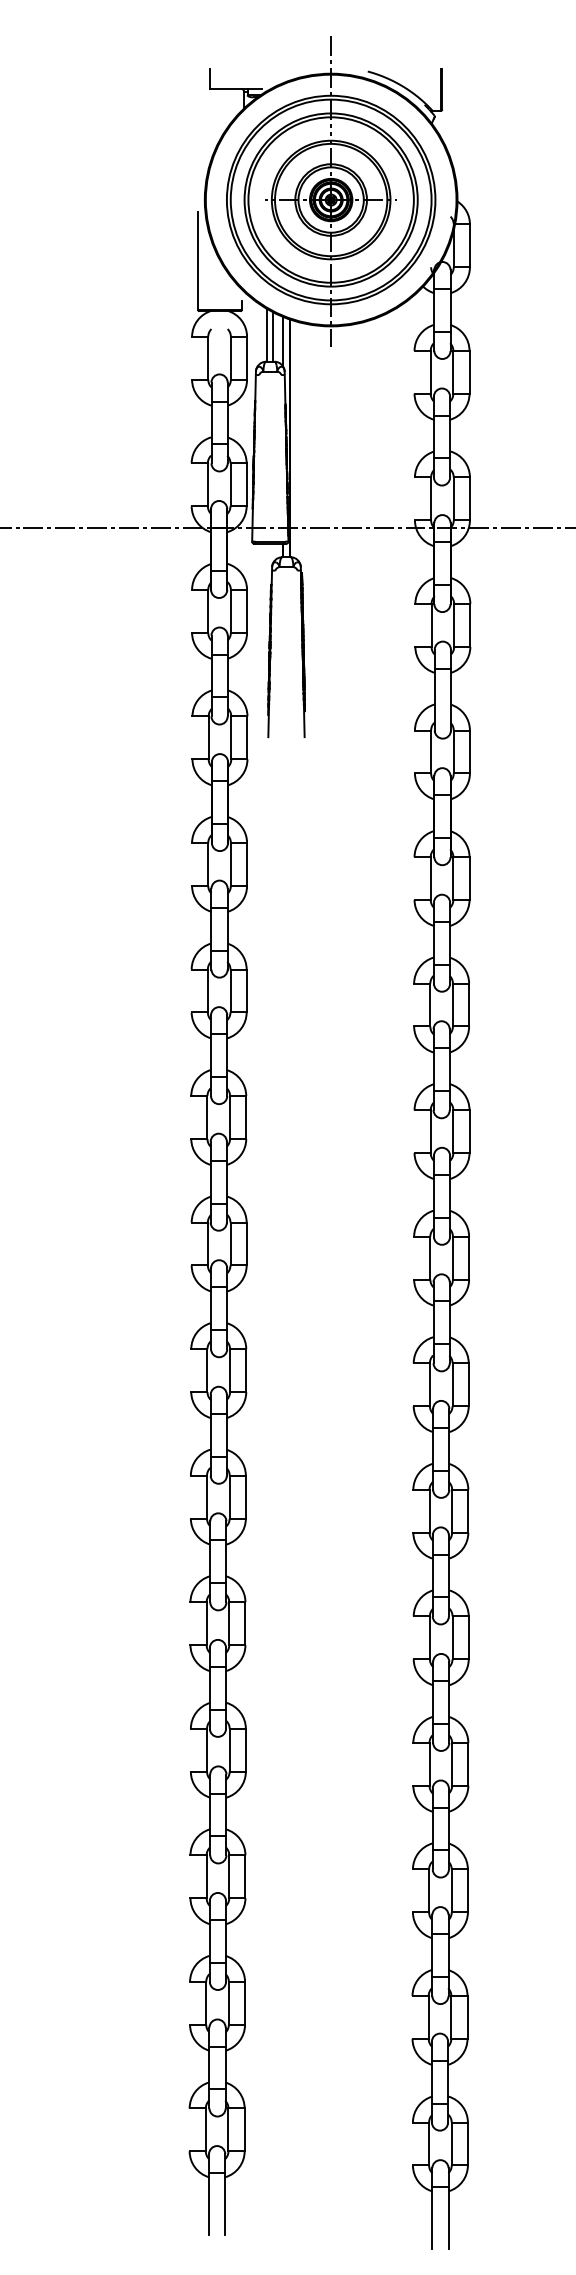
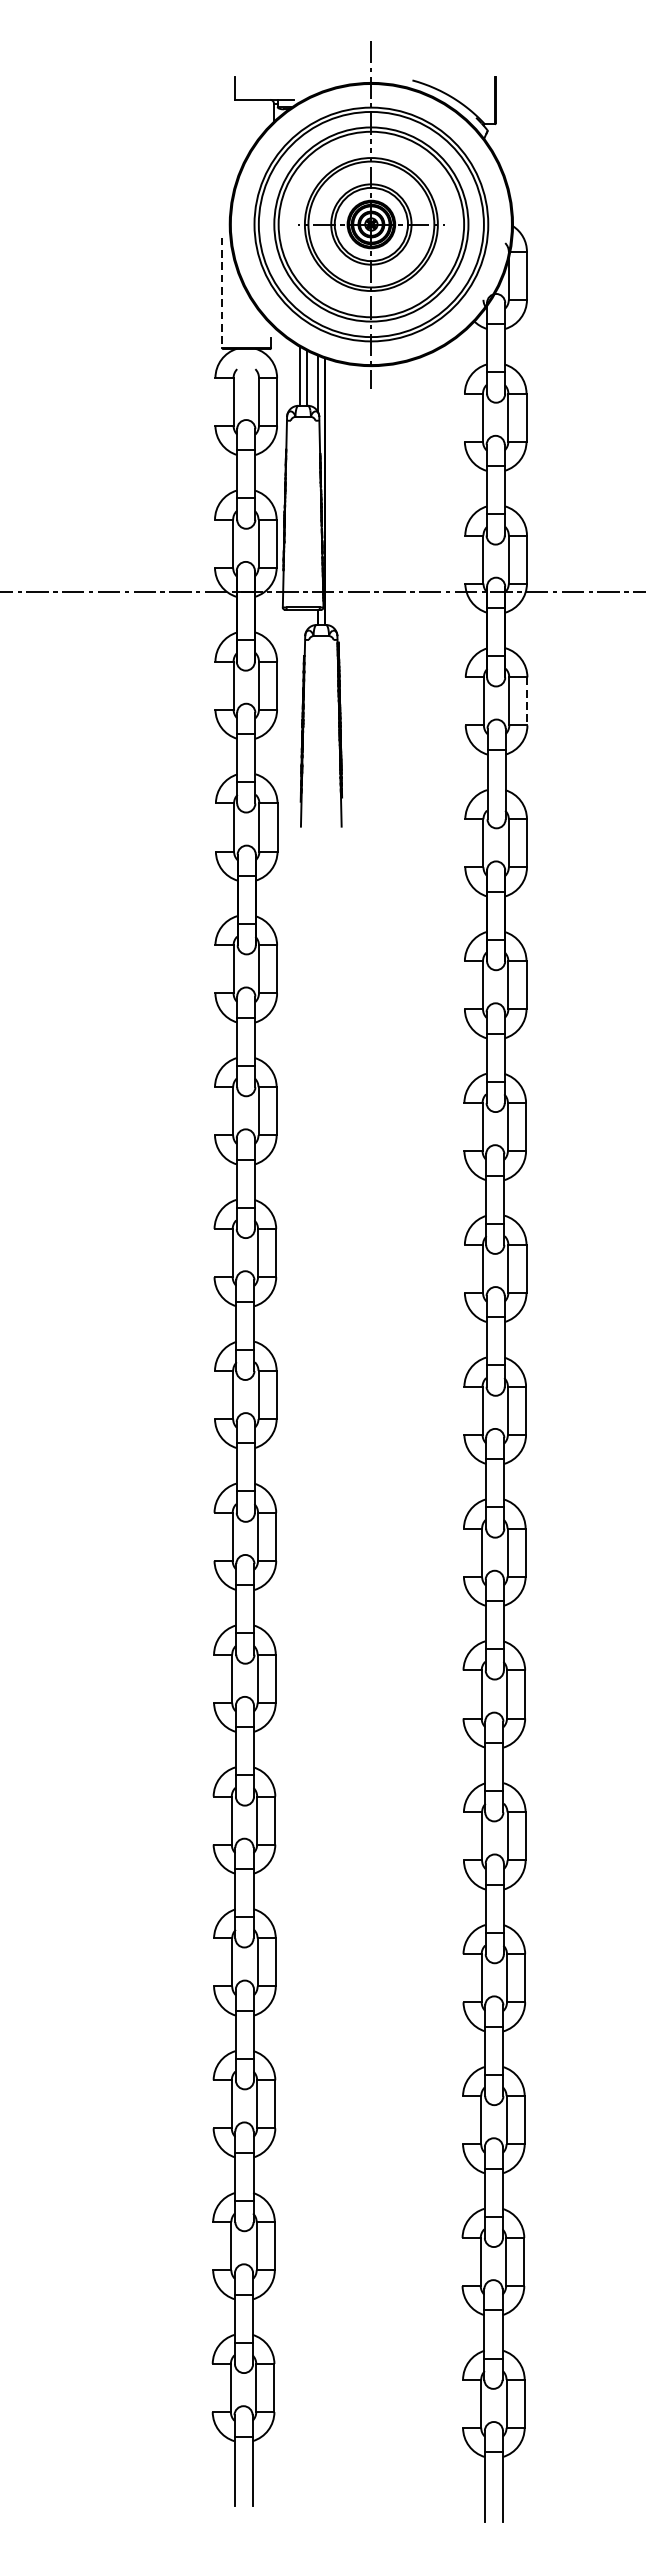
line: (198, 261) -> (222, 293), solid -> dashed
line: (470, 625) -> (527, 701), solid -> dashed

